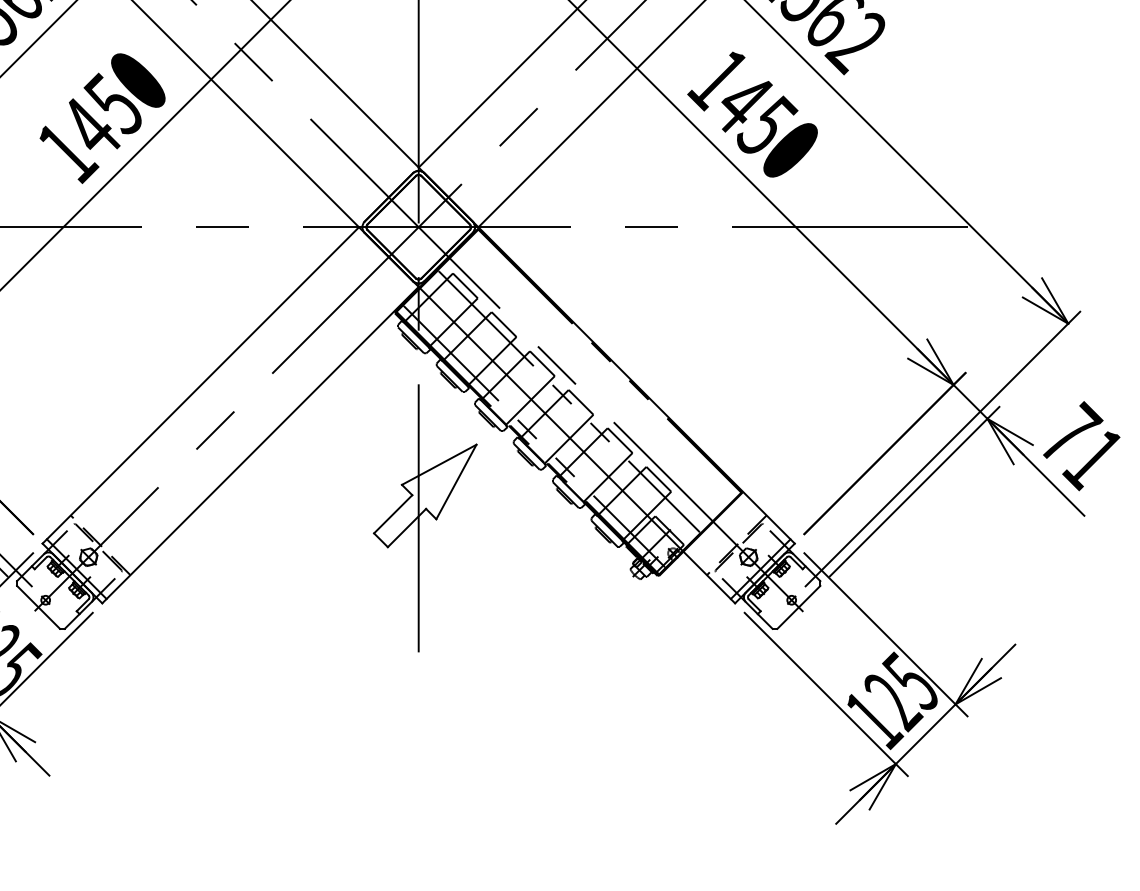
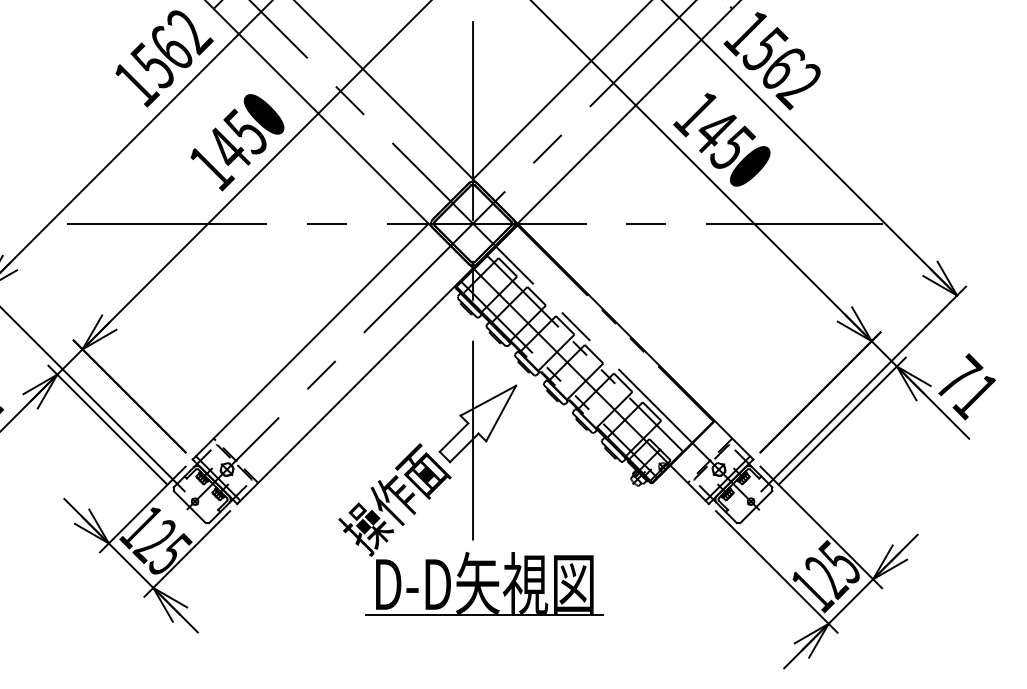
part: (413, 668) -> (469, 552), added

